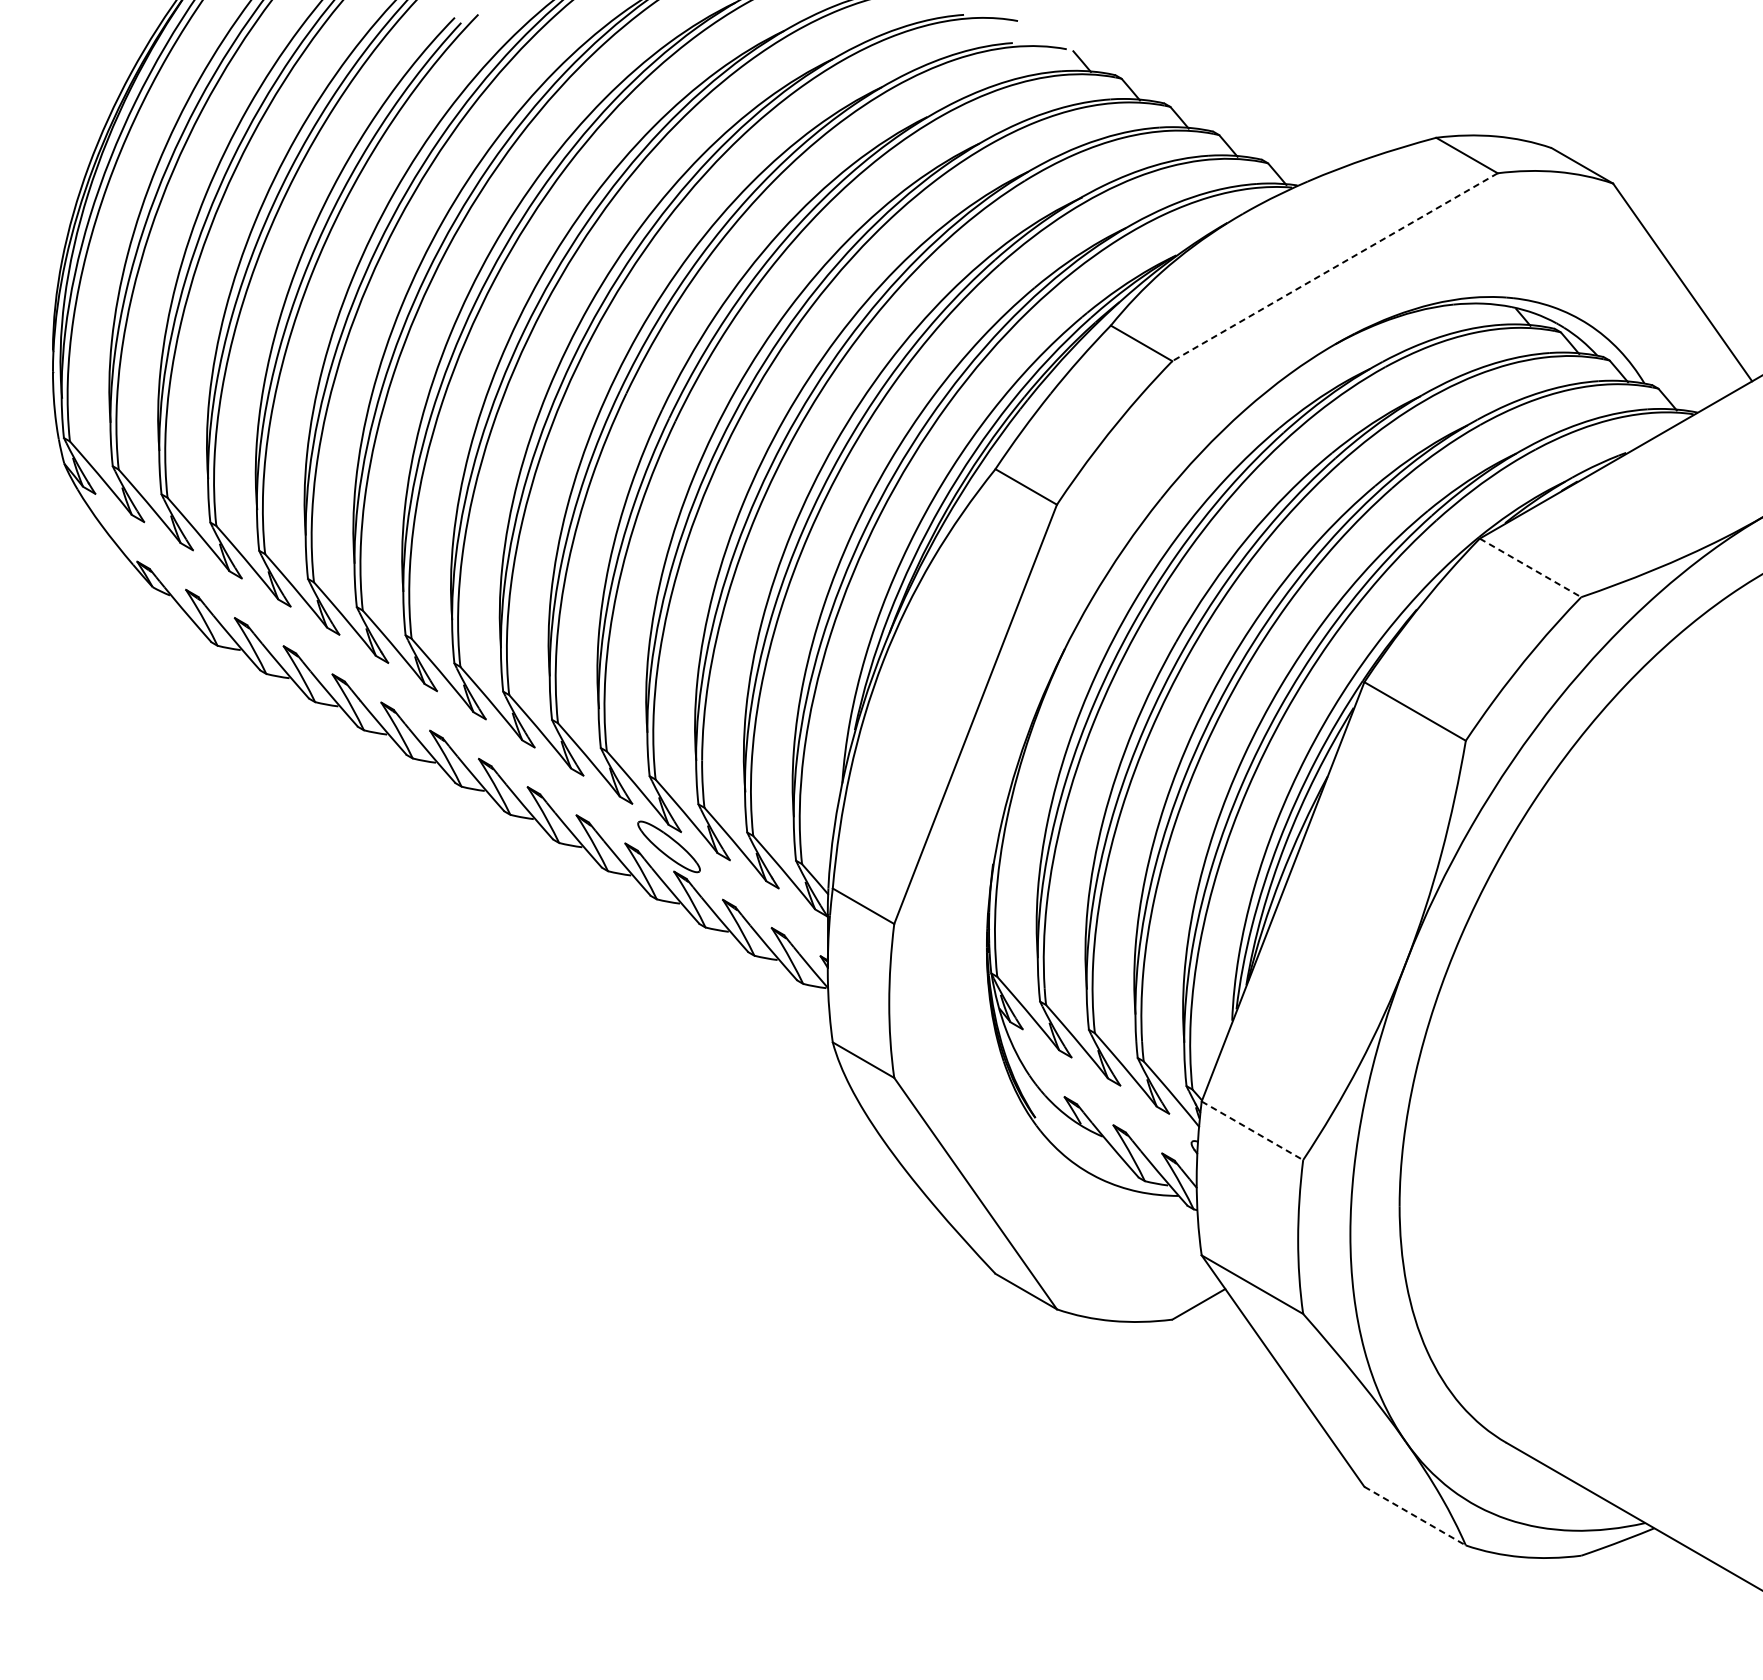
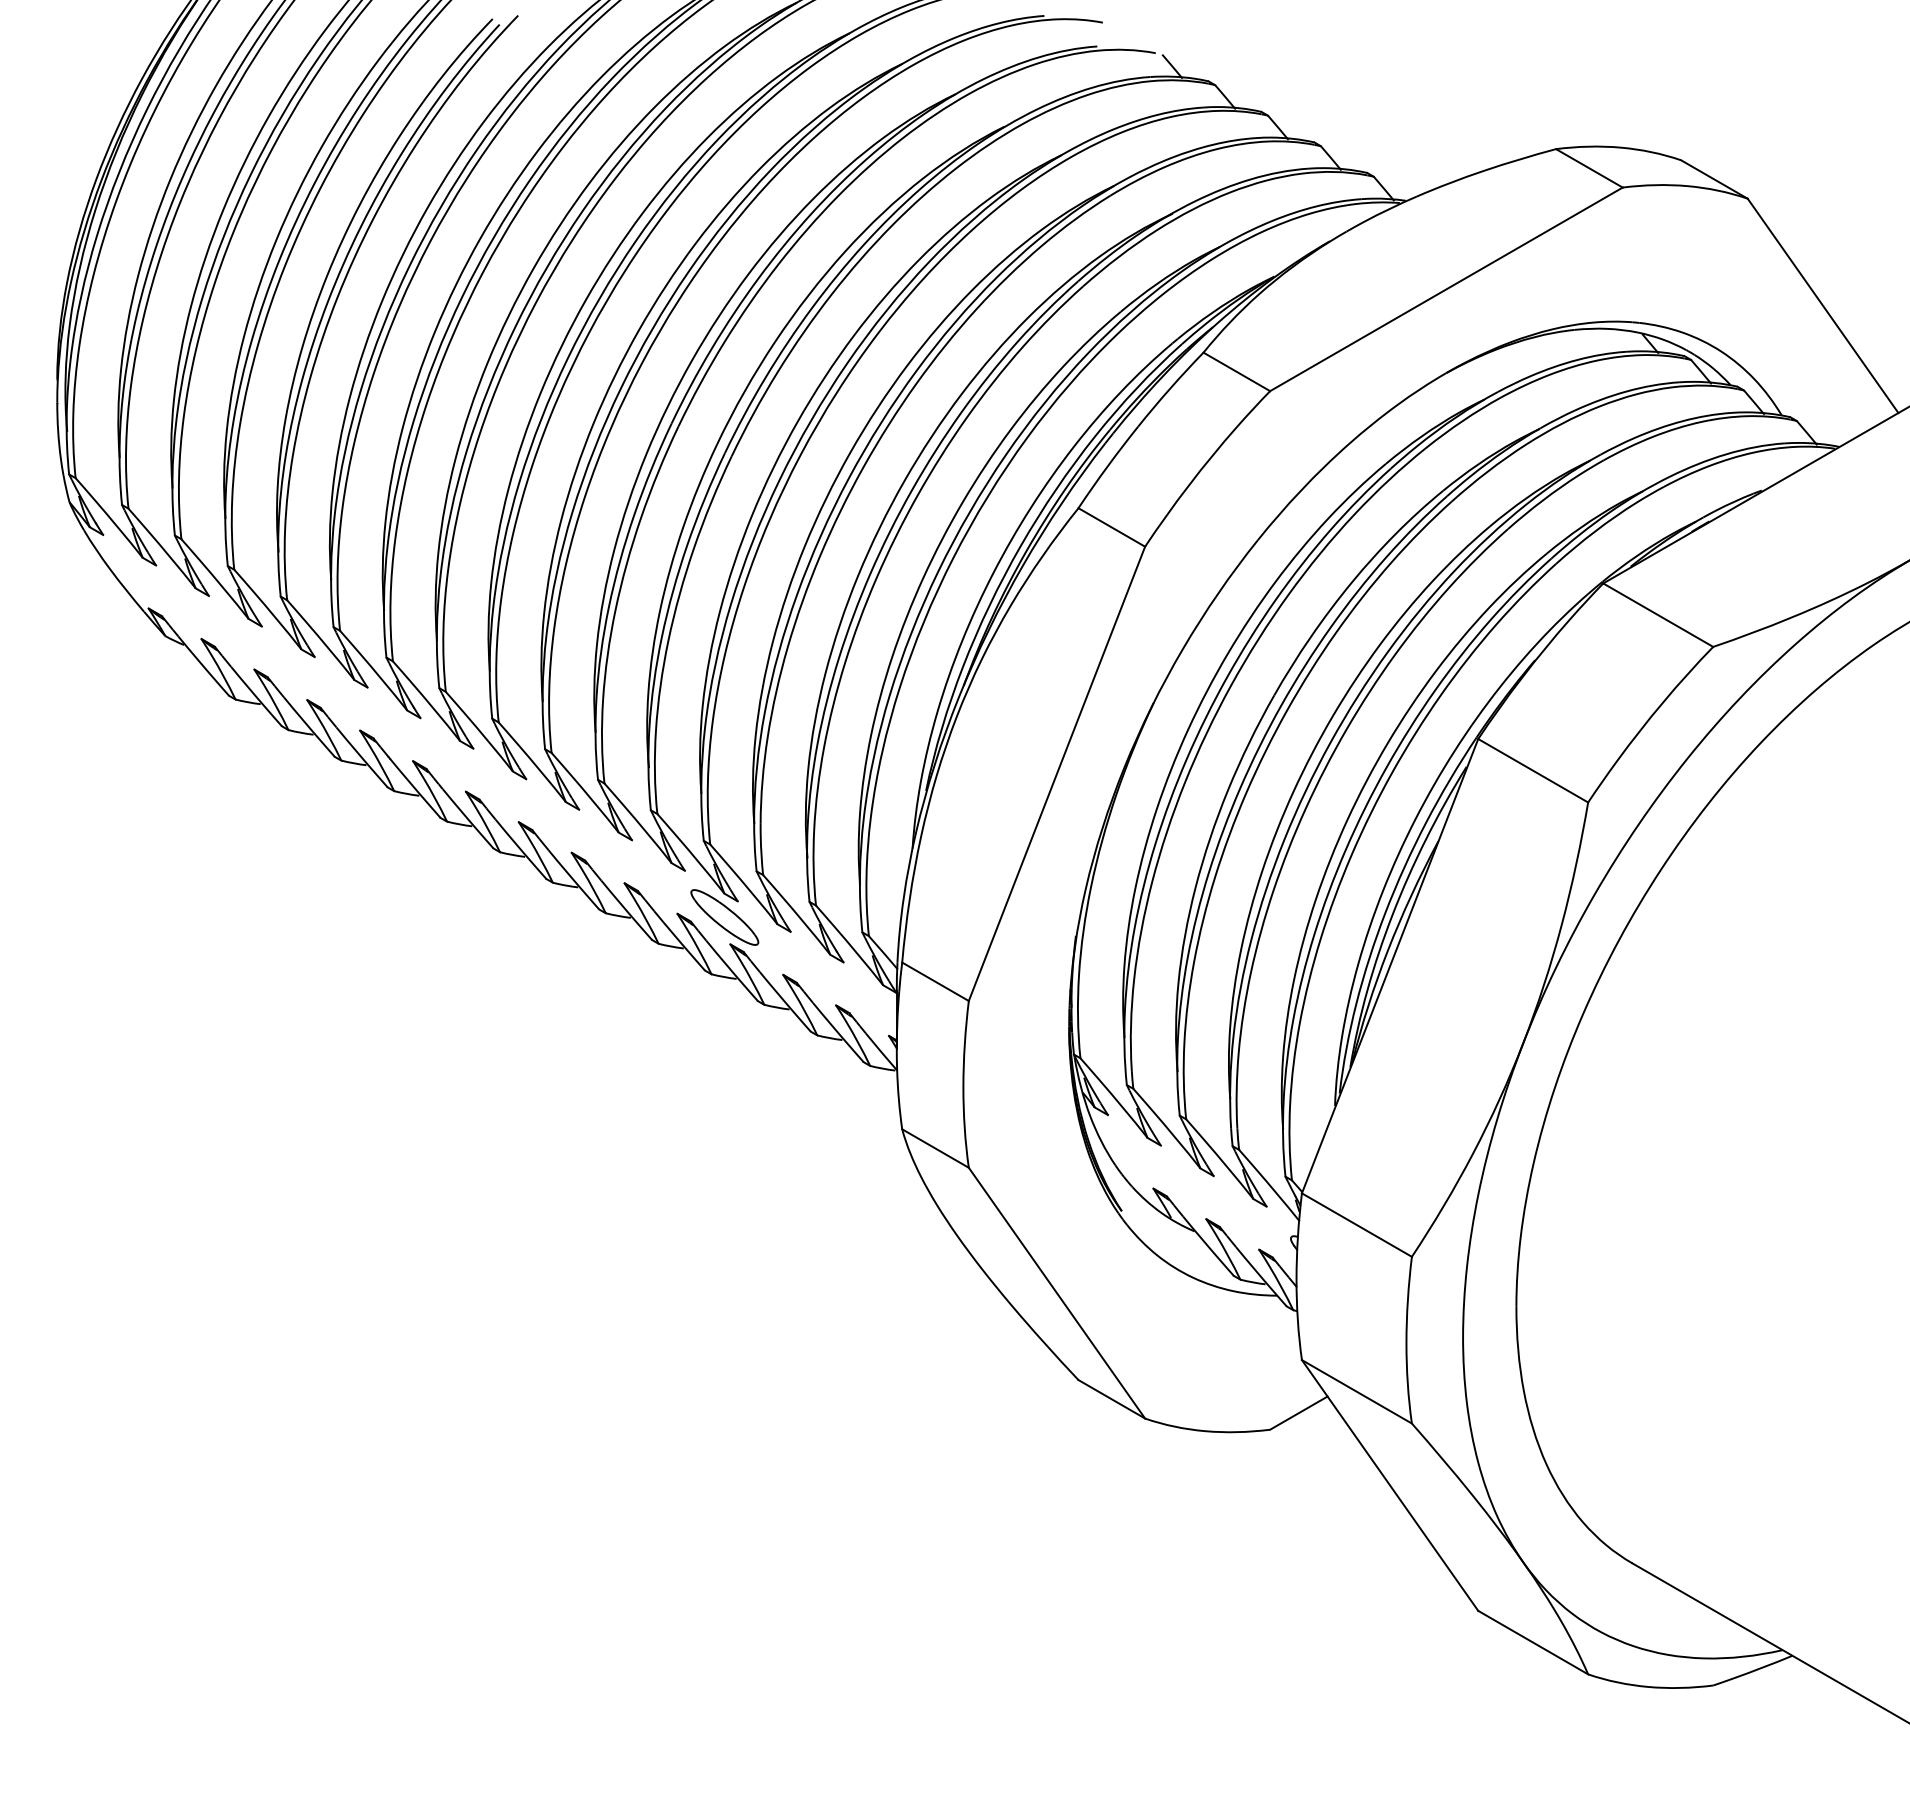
line: (1335, 267) -> (1446, 289), dashed -> solid
line: (1530, 568) -> (1658, 615), dashed -> solid
line: (1252, 1131) -> (1357, 1225), dashed -> solid
line: (1415, 1516) -> (1533, 1642), dashed -> solid

